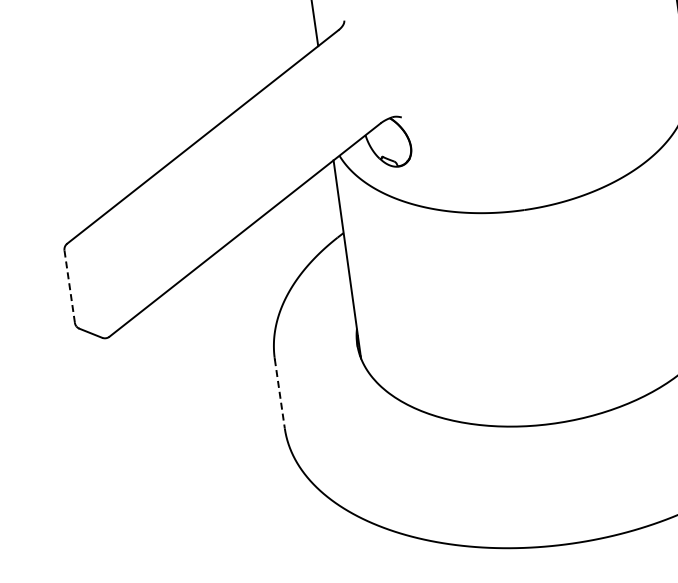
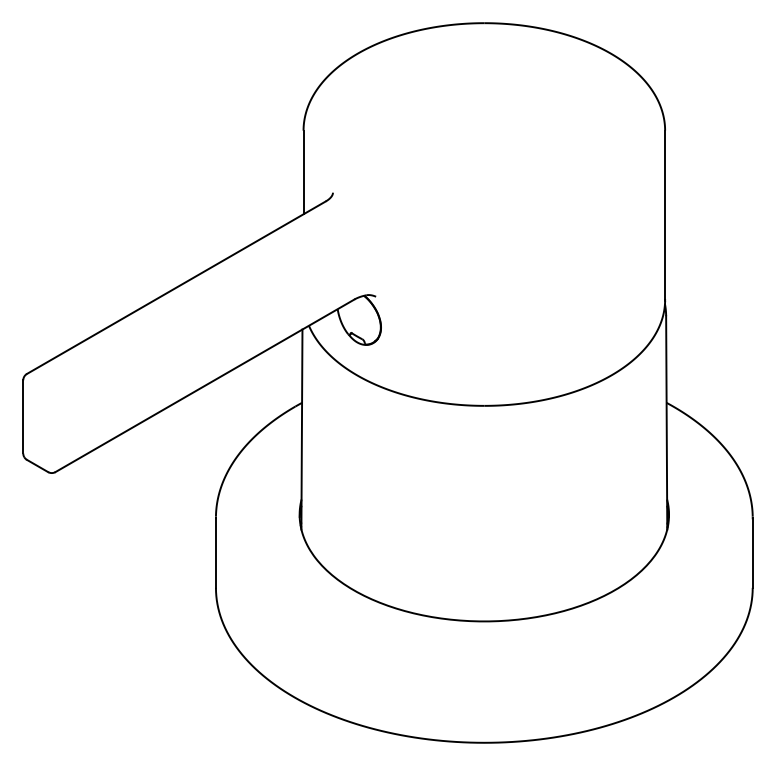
line: (69, 286) -> (23, 416), dashed -> solid
line: (279, 394) -> (215, 553), dashed -> solid

